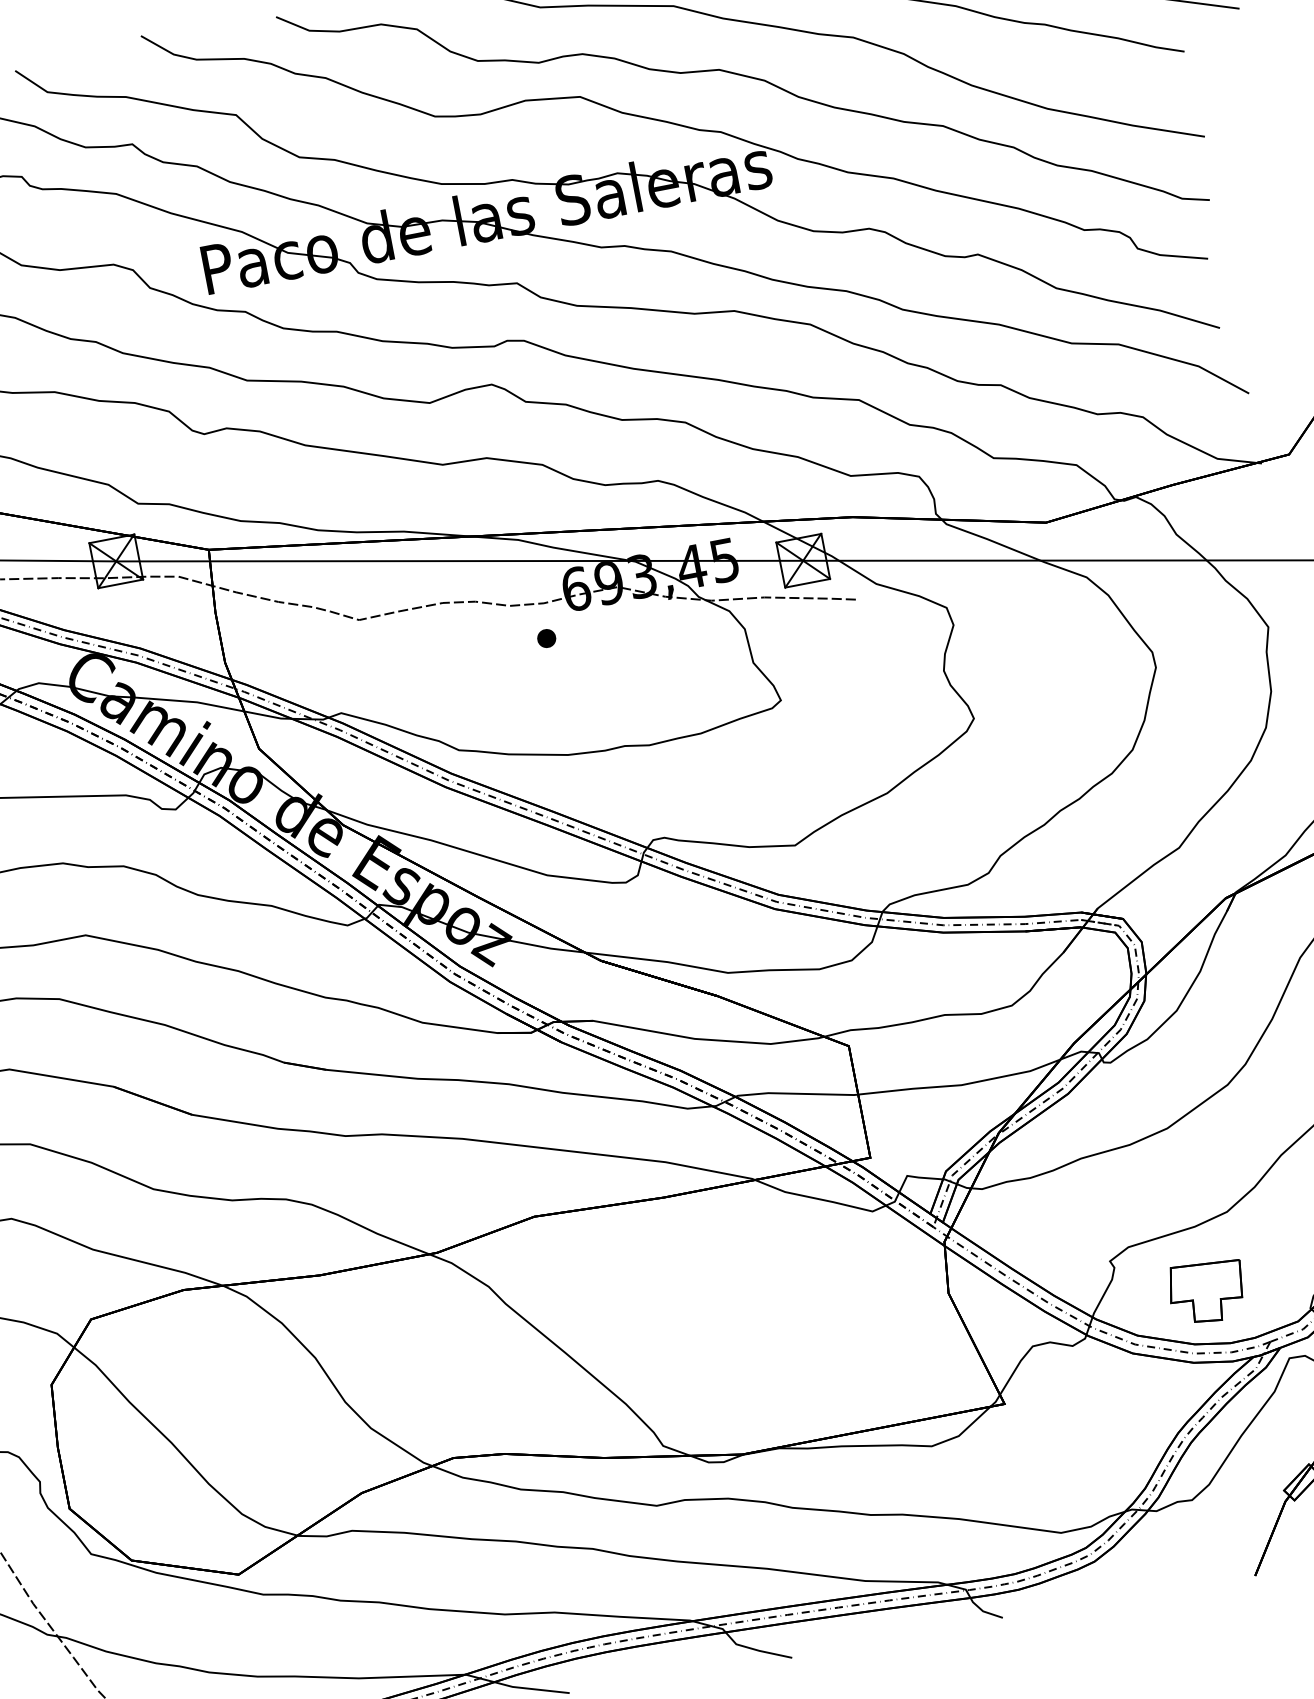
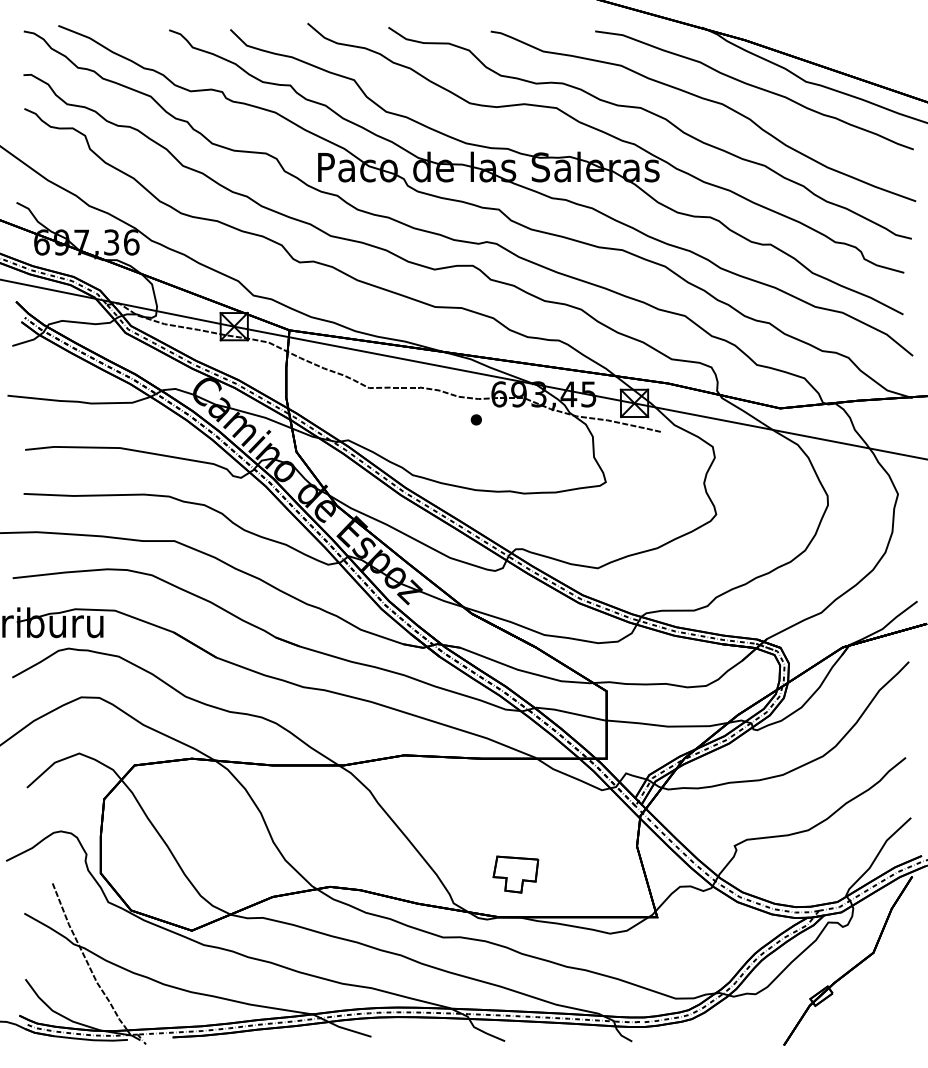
part: (1206, 1291) -> (515, 874), moved

